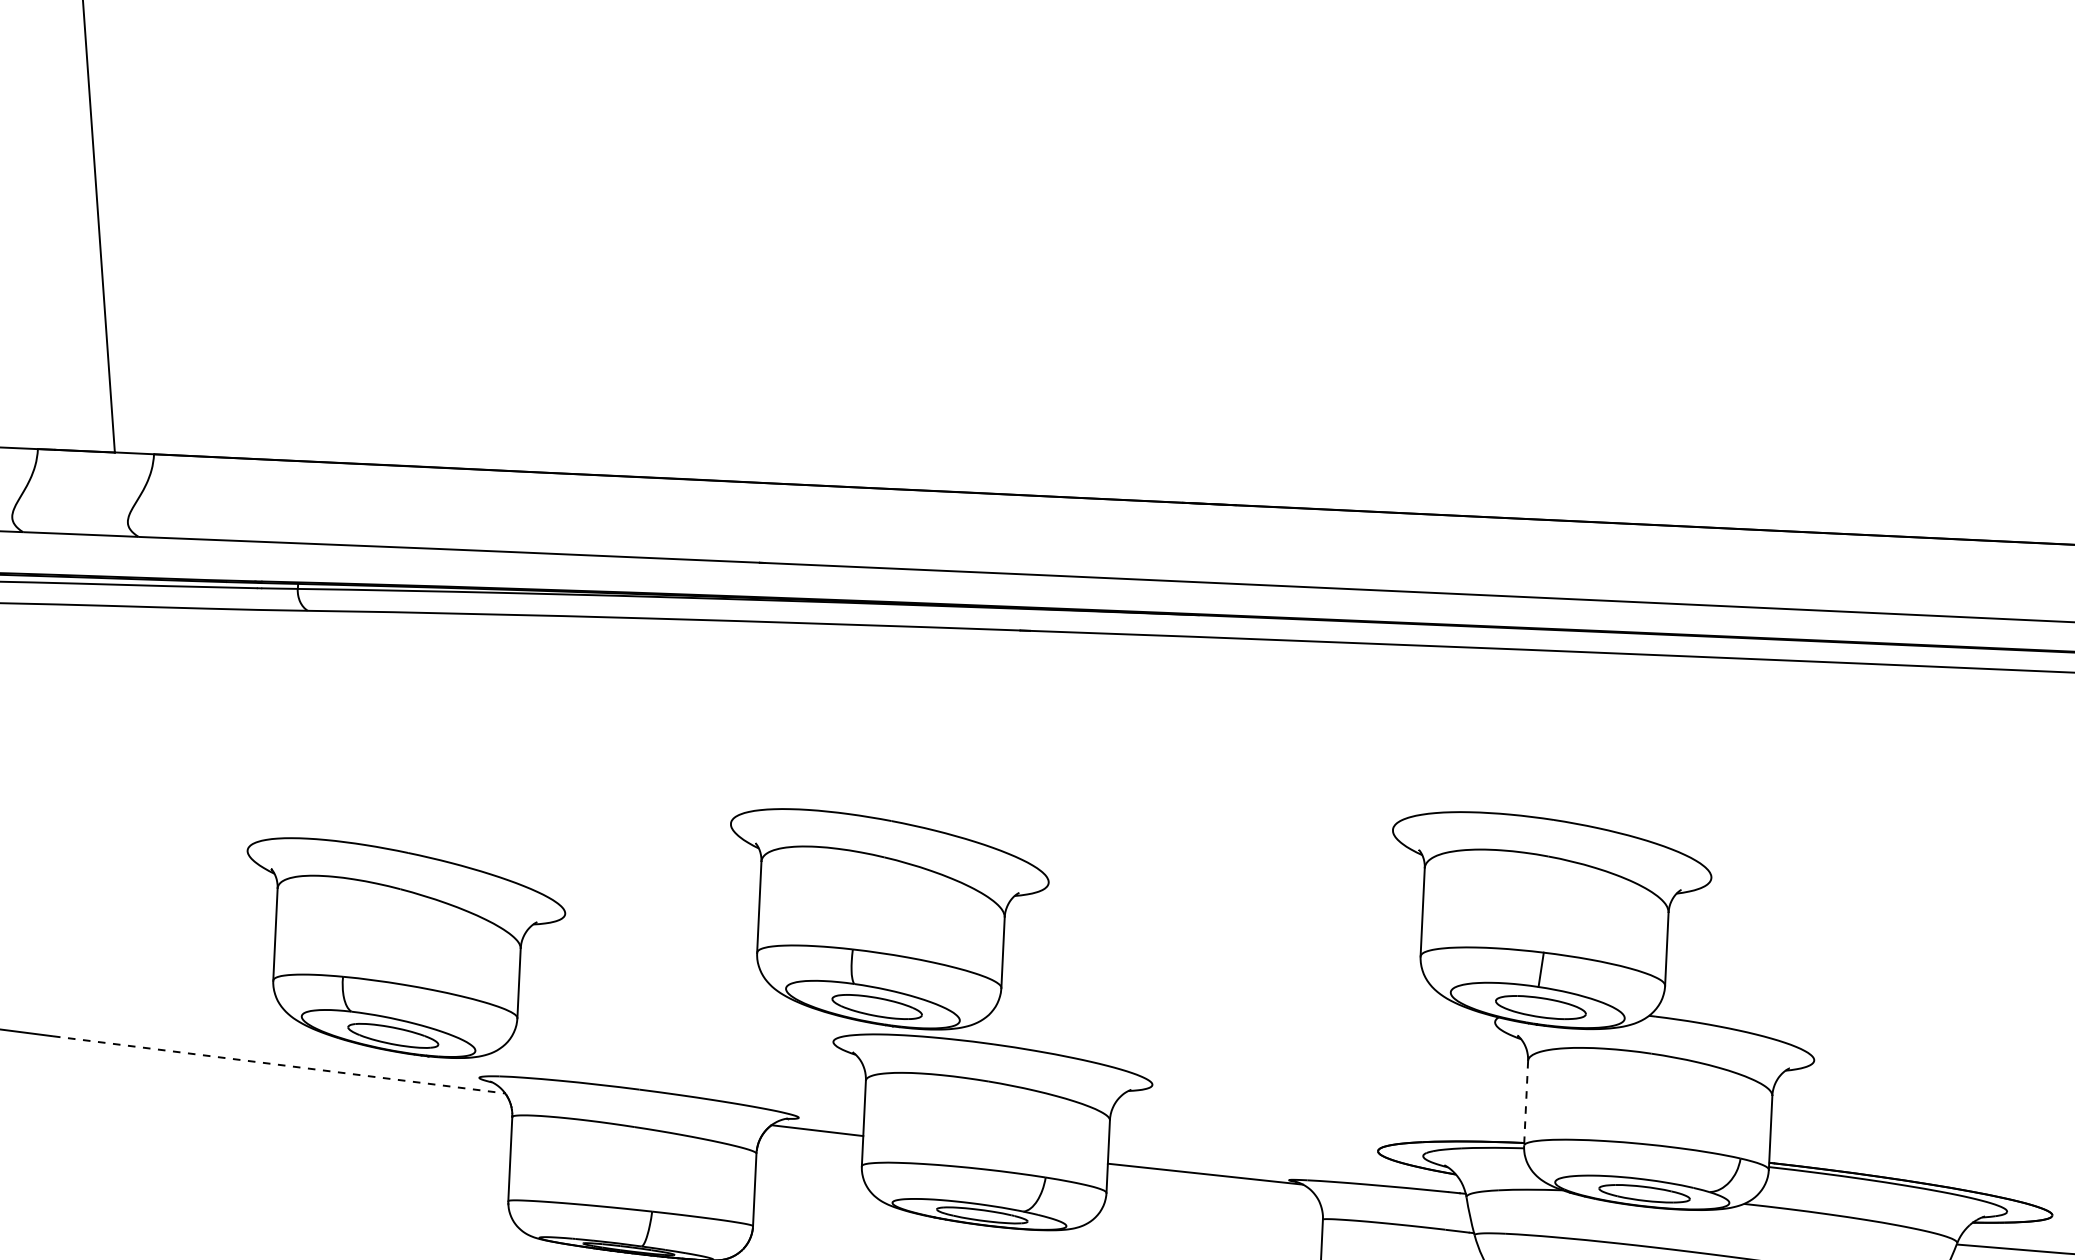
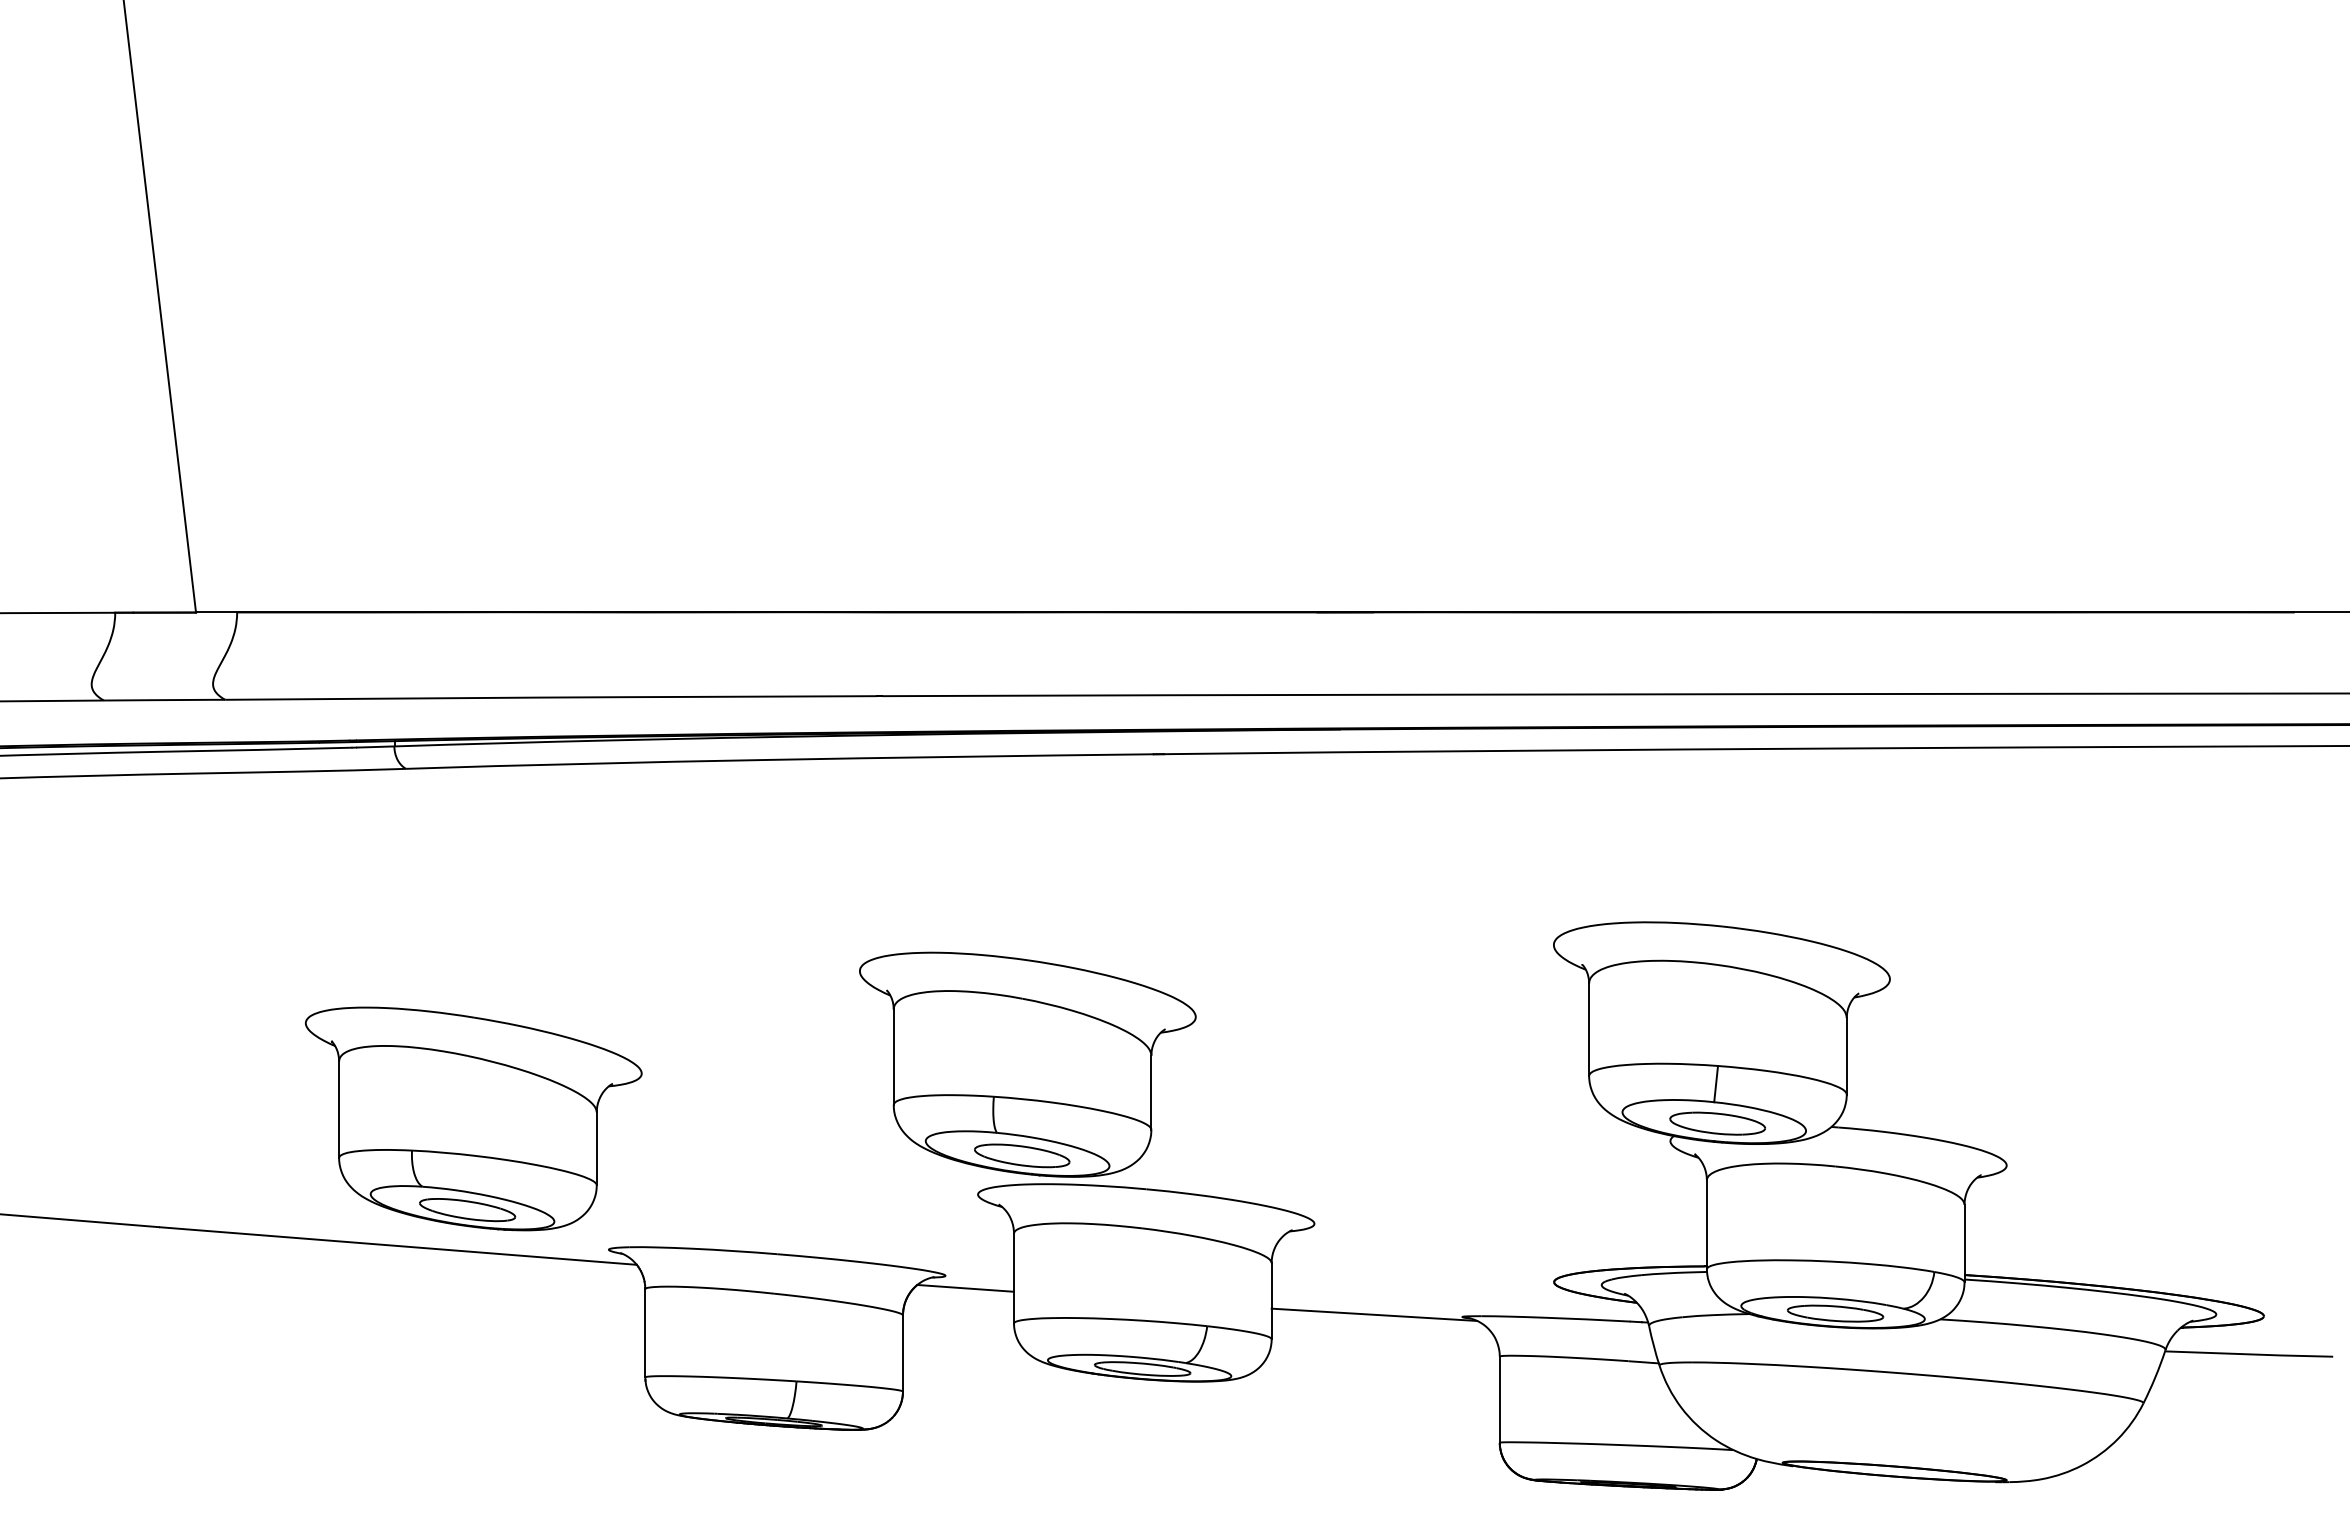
part: (403, 948) -> (473, 1118), moved
line: (279, 1065) -> (398, 1246), dashed -> solid
line: (1525, 1103) -> (1706, 1224), dashed -> solid

